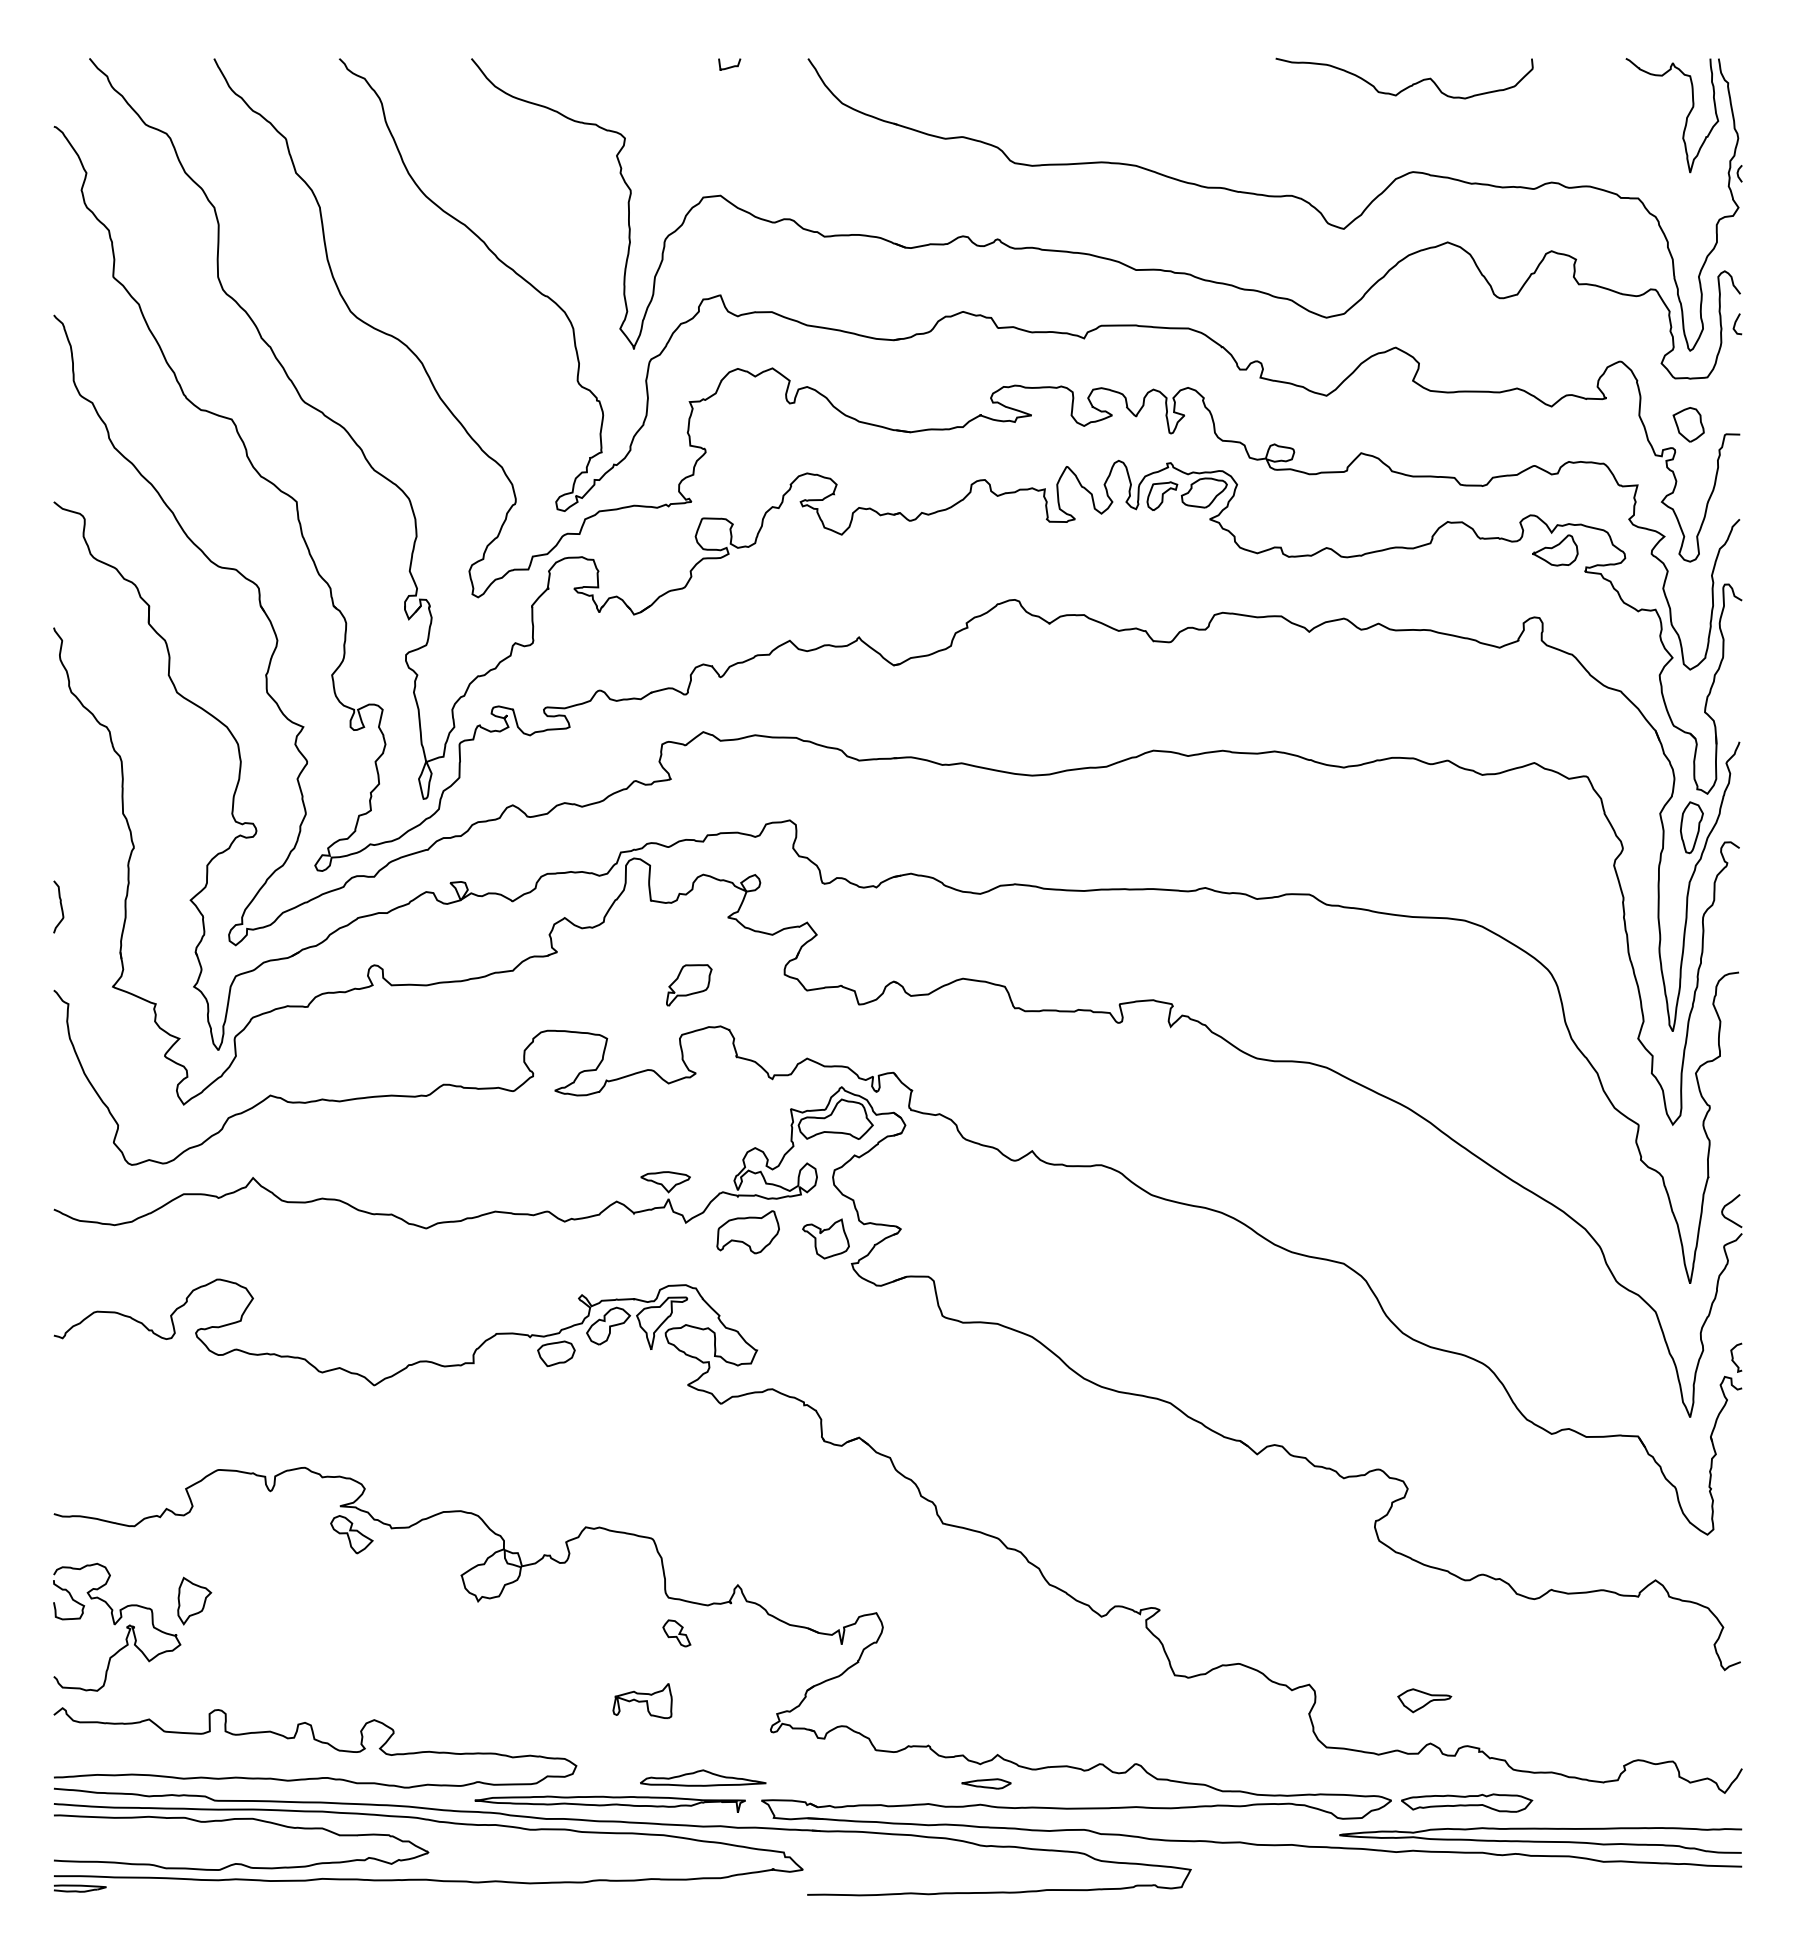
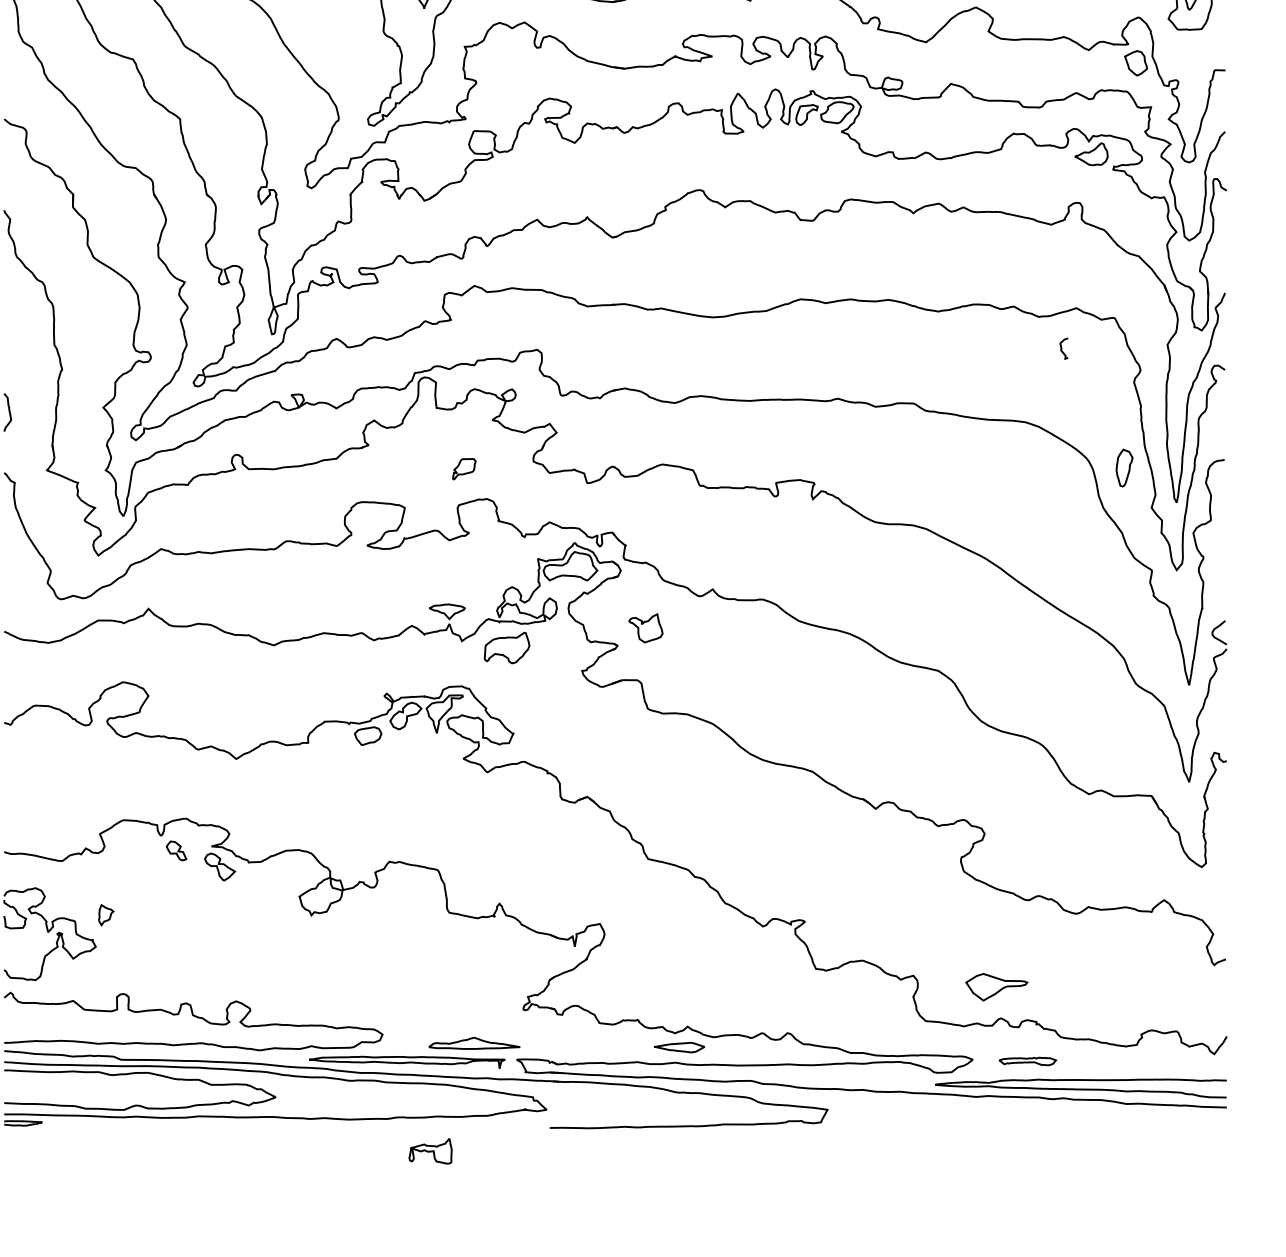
part: (1688, 424) -> (1135, 63), moved
part: (1691, 827) -> (1124, 467), moved
part: (689, 985) -> (464, 469), size x0.7
part: (825, 1238) -> (645, 627), moved
curve: (1733, 1357) -> (1062, 348), moved
part: (194, 1600) -> (106, 914), size x0.6
part: (676, 1633) -> (176, 851), moved
part: (642, 1700) -> (430, 1150), moved
part: (1424, 1700) -> (996, 987), size x1.6
part: (986, 1783) -> (679, 1047), size x1.4
part: (1467, 1802) -> (1027, 1061), size x0.6

